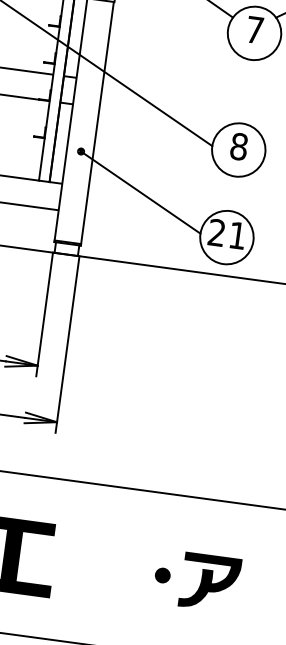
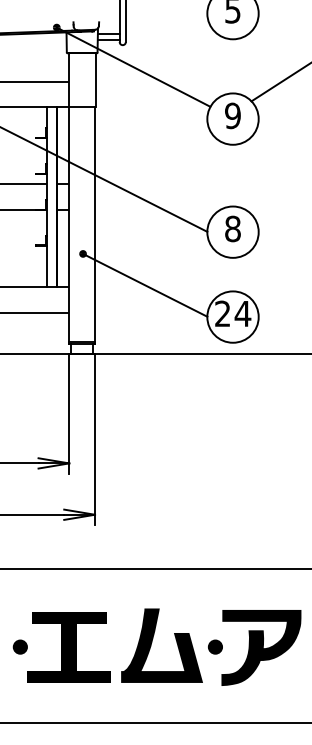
text: (254, 29) -> (232, 115), 7 -> 9
text: (237, 235) -> (242, 313), 21 -> 24
fill: (108, 566) -> (162, 645), added
part: (210, 582) -> (261, 647), size x1.43

